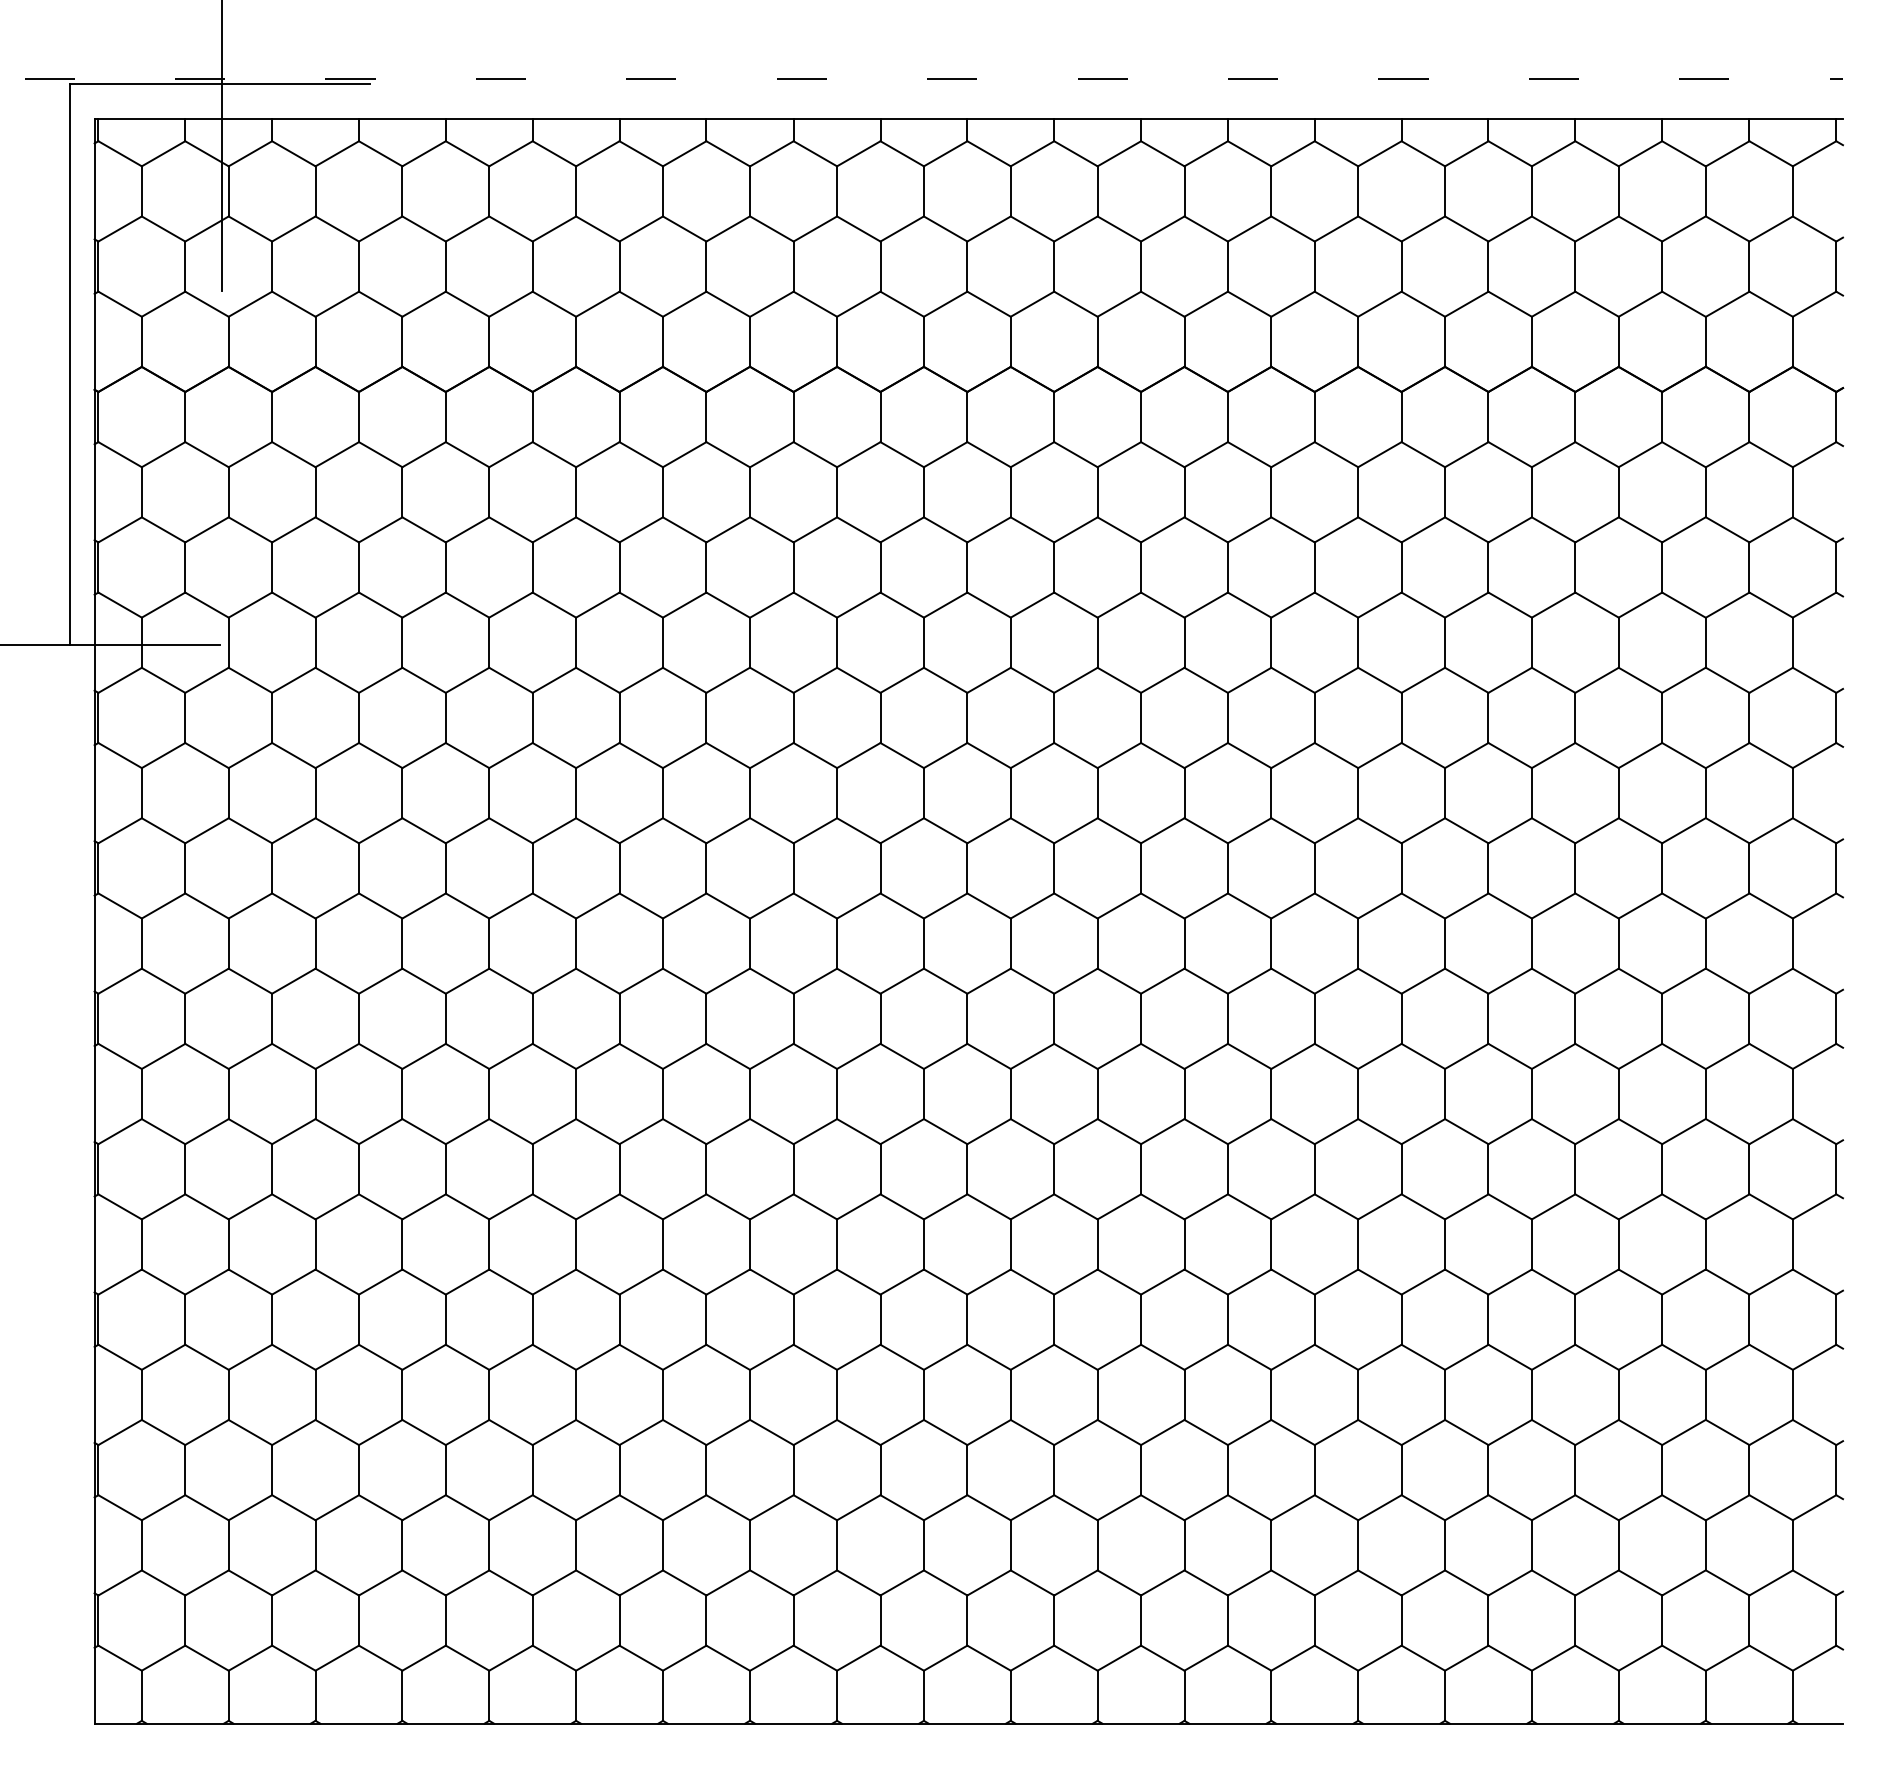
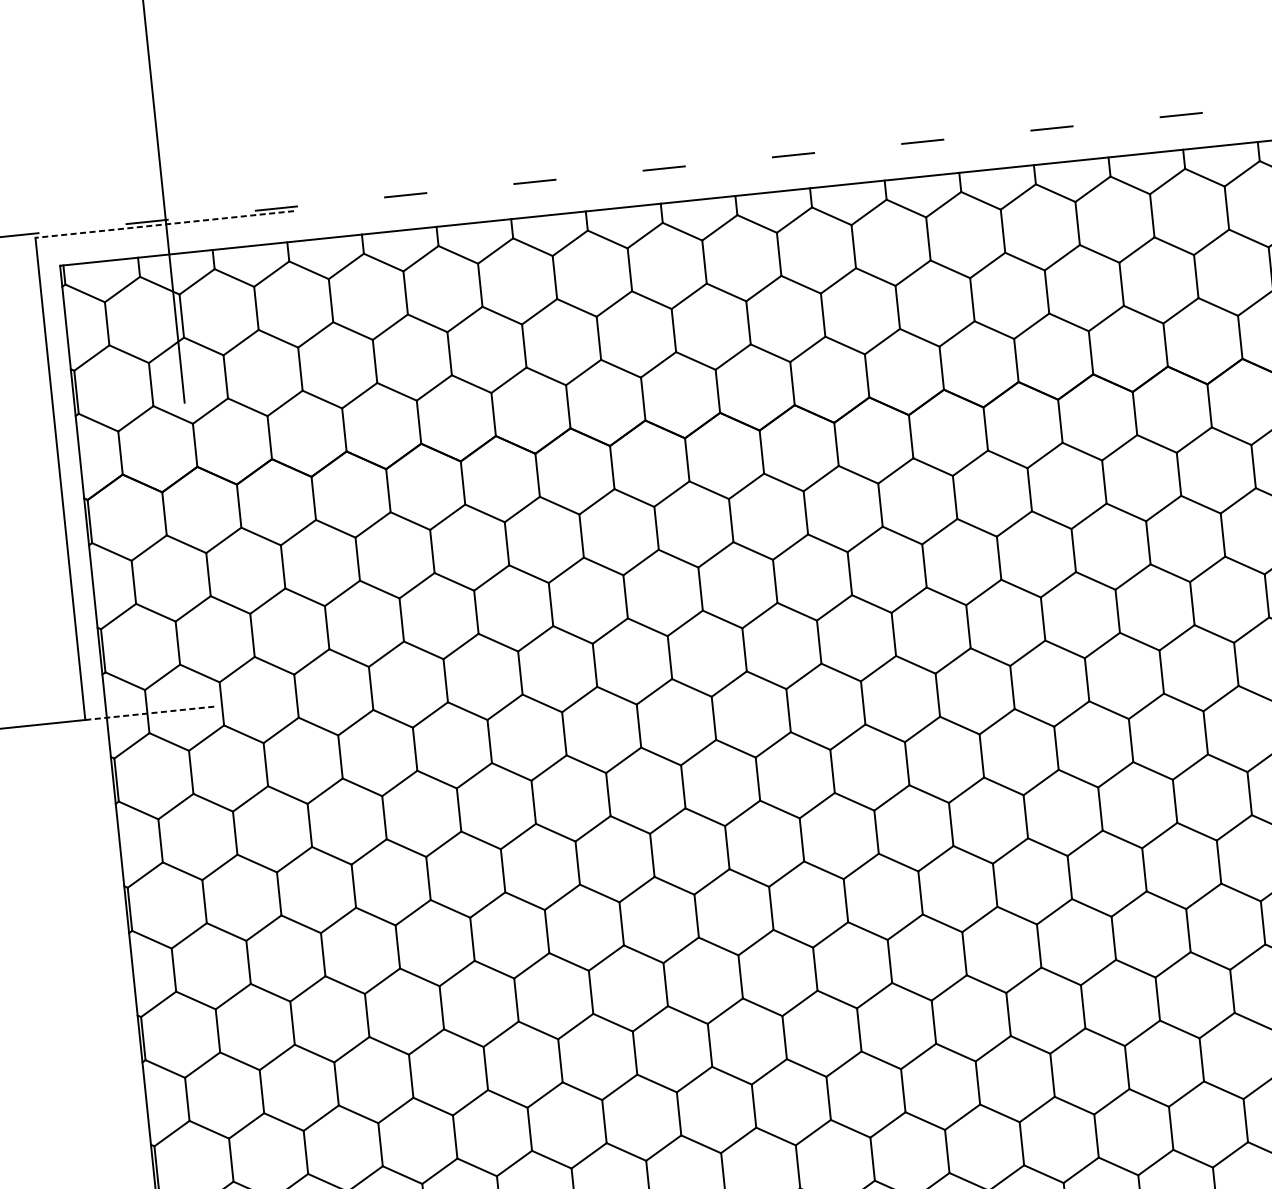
line: (219, 83) -> (164, 224), solid -> dashed
line: (145, 645) -> (150, 713), solid -> dashed

